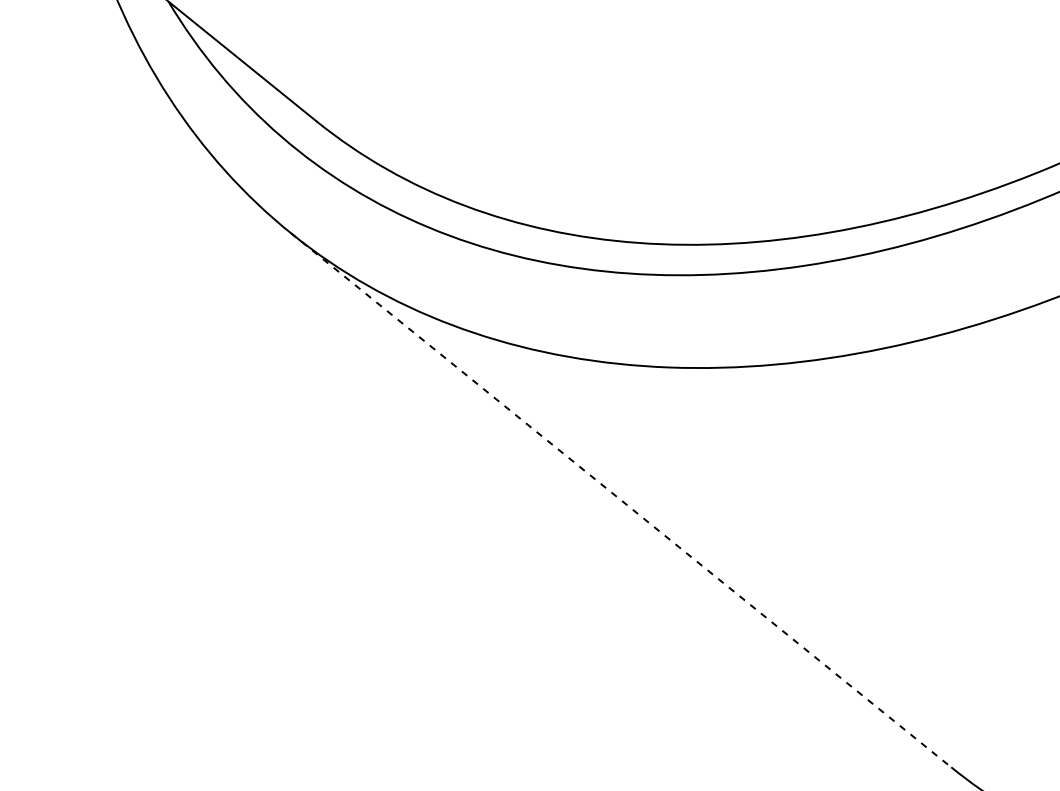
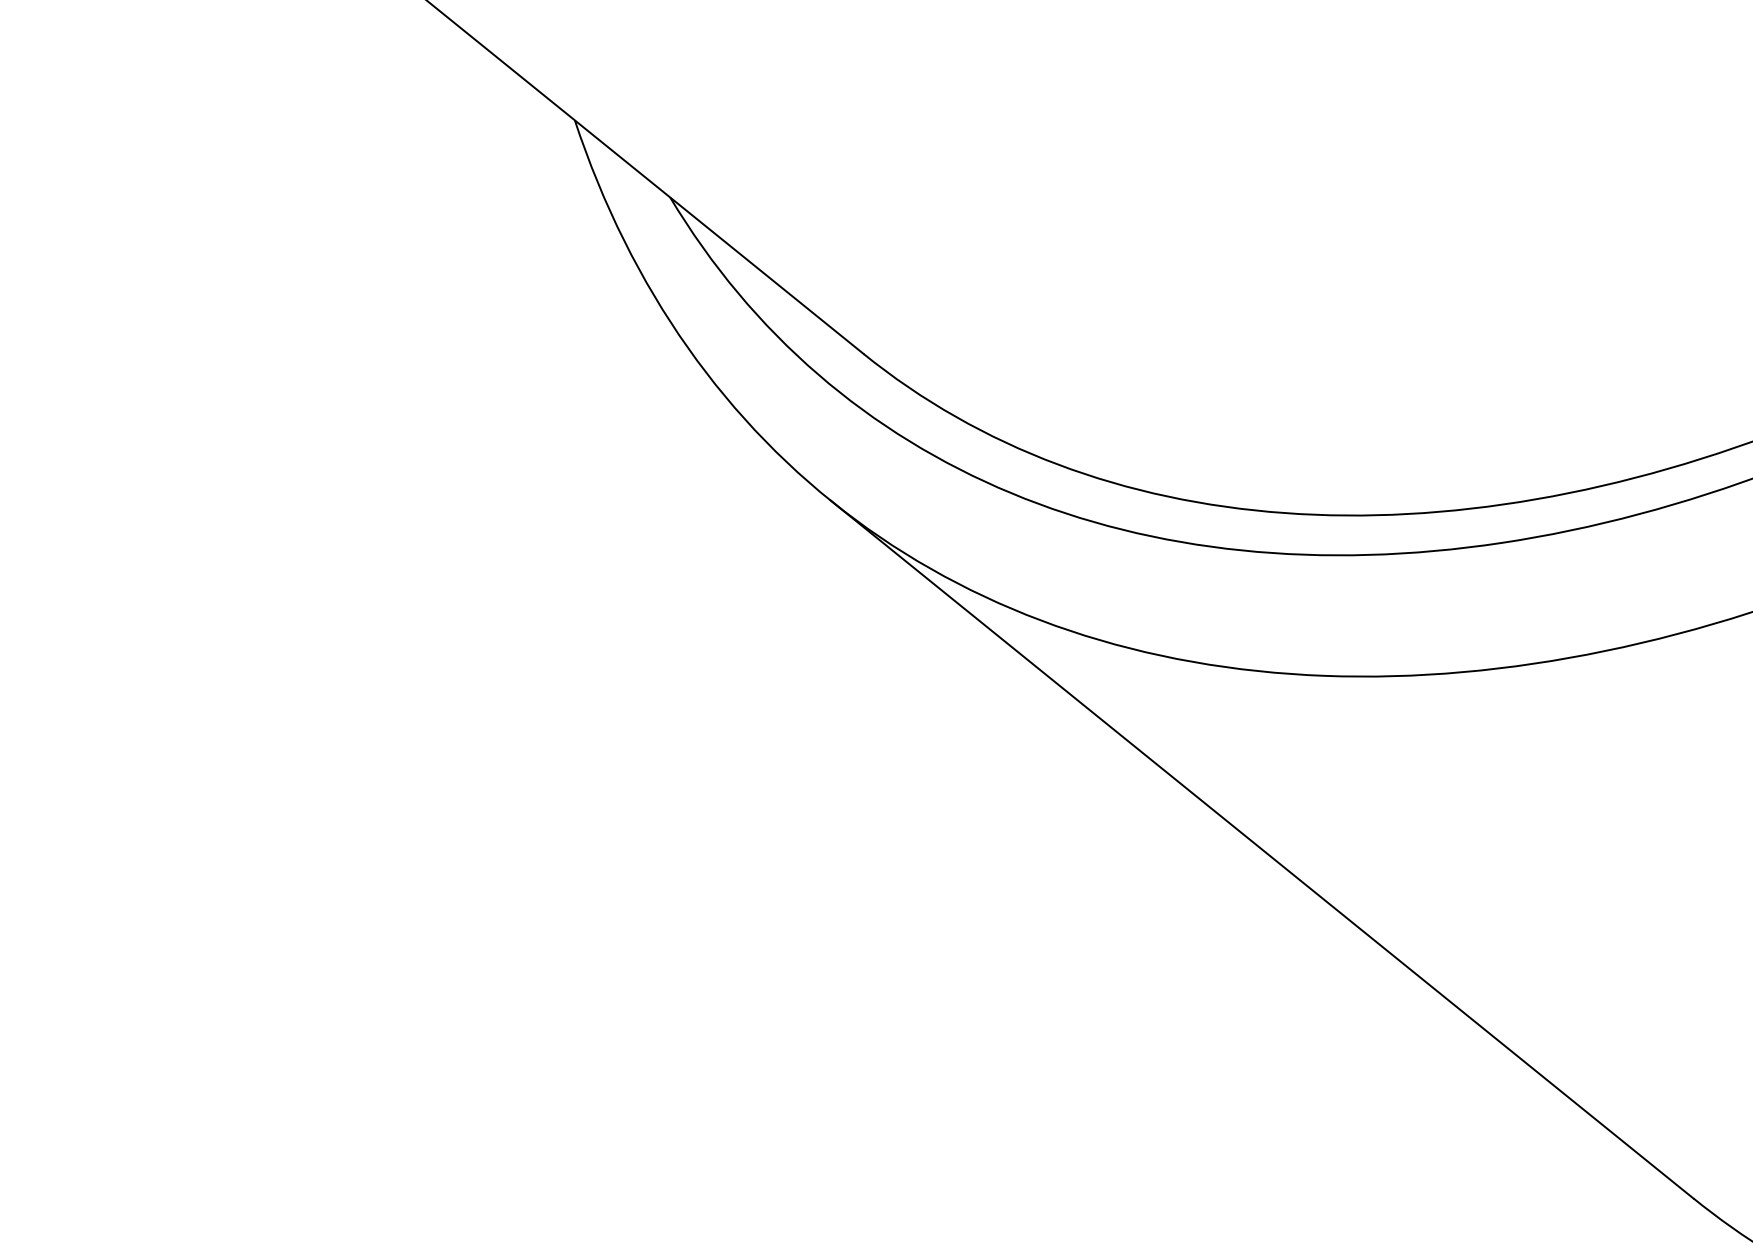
line: (621, 500) -> (1262, 849), dashed -> solid

